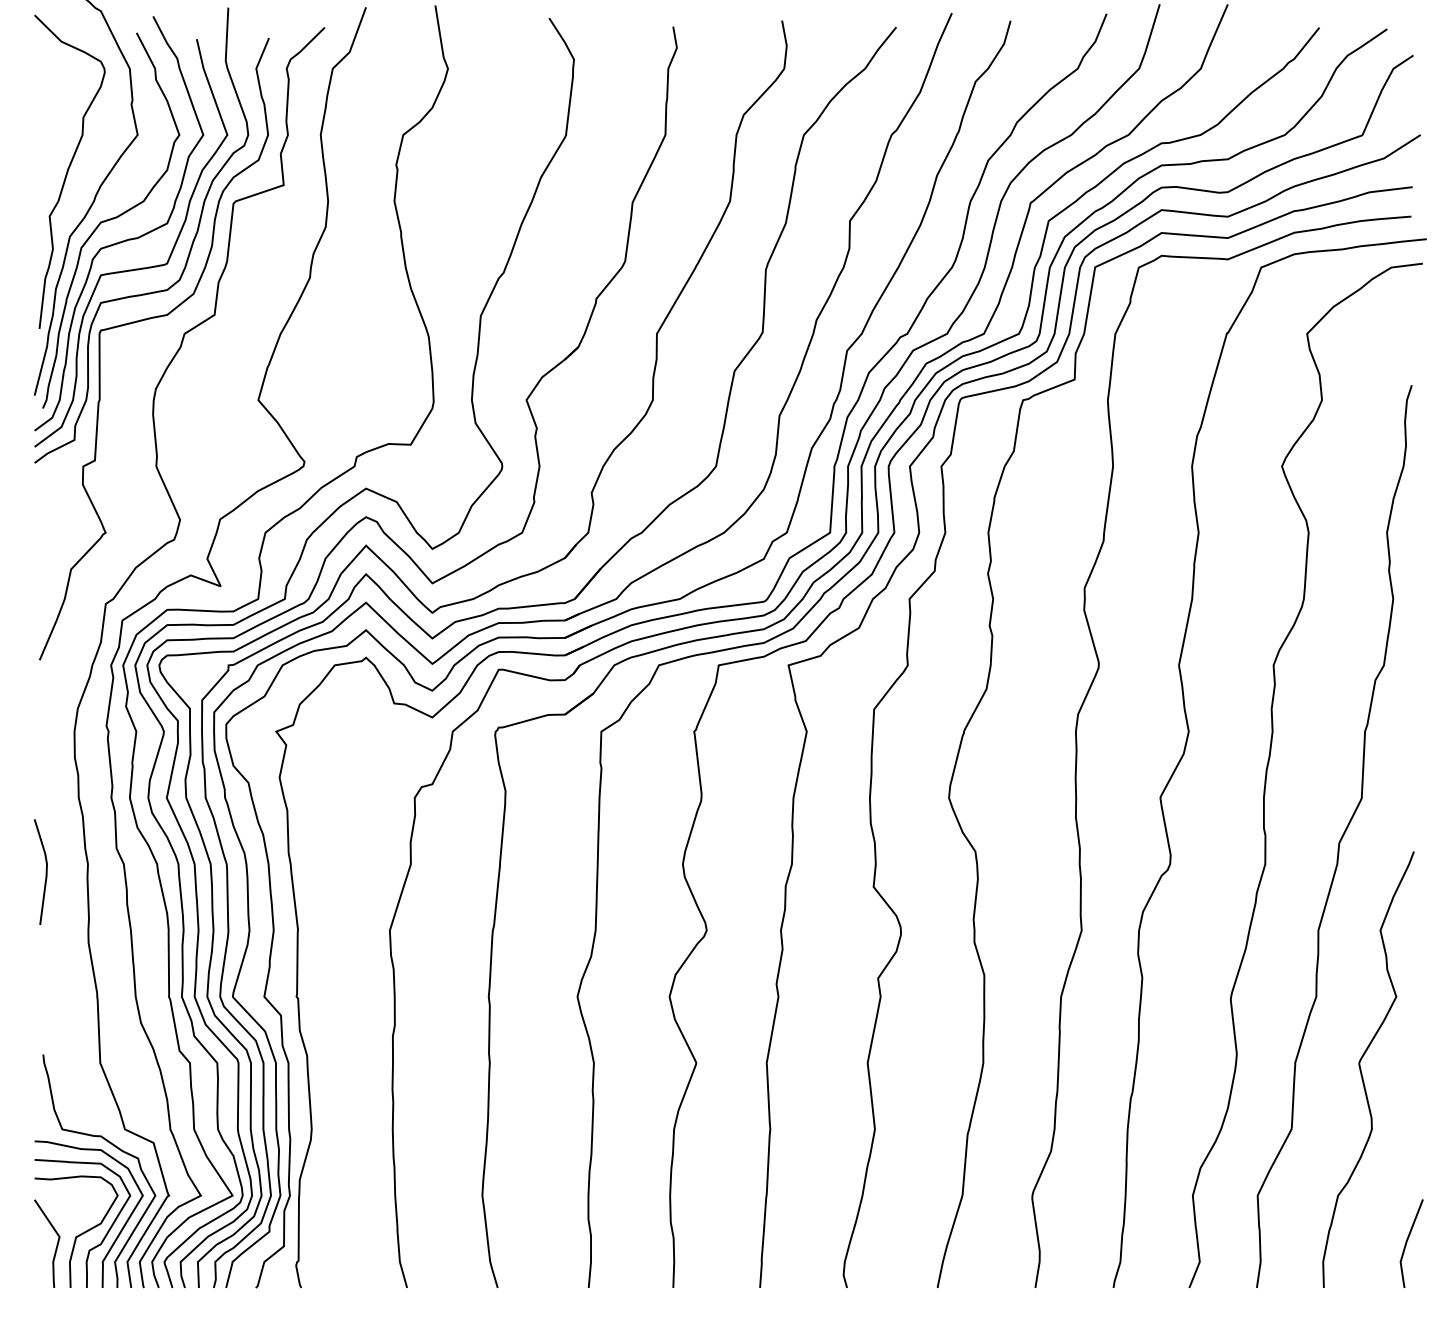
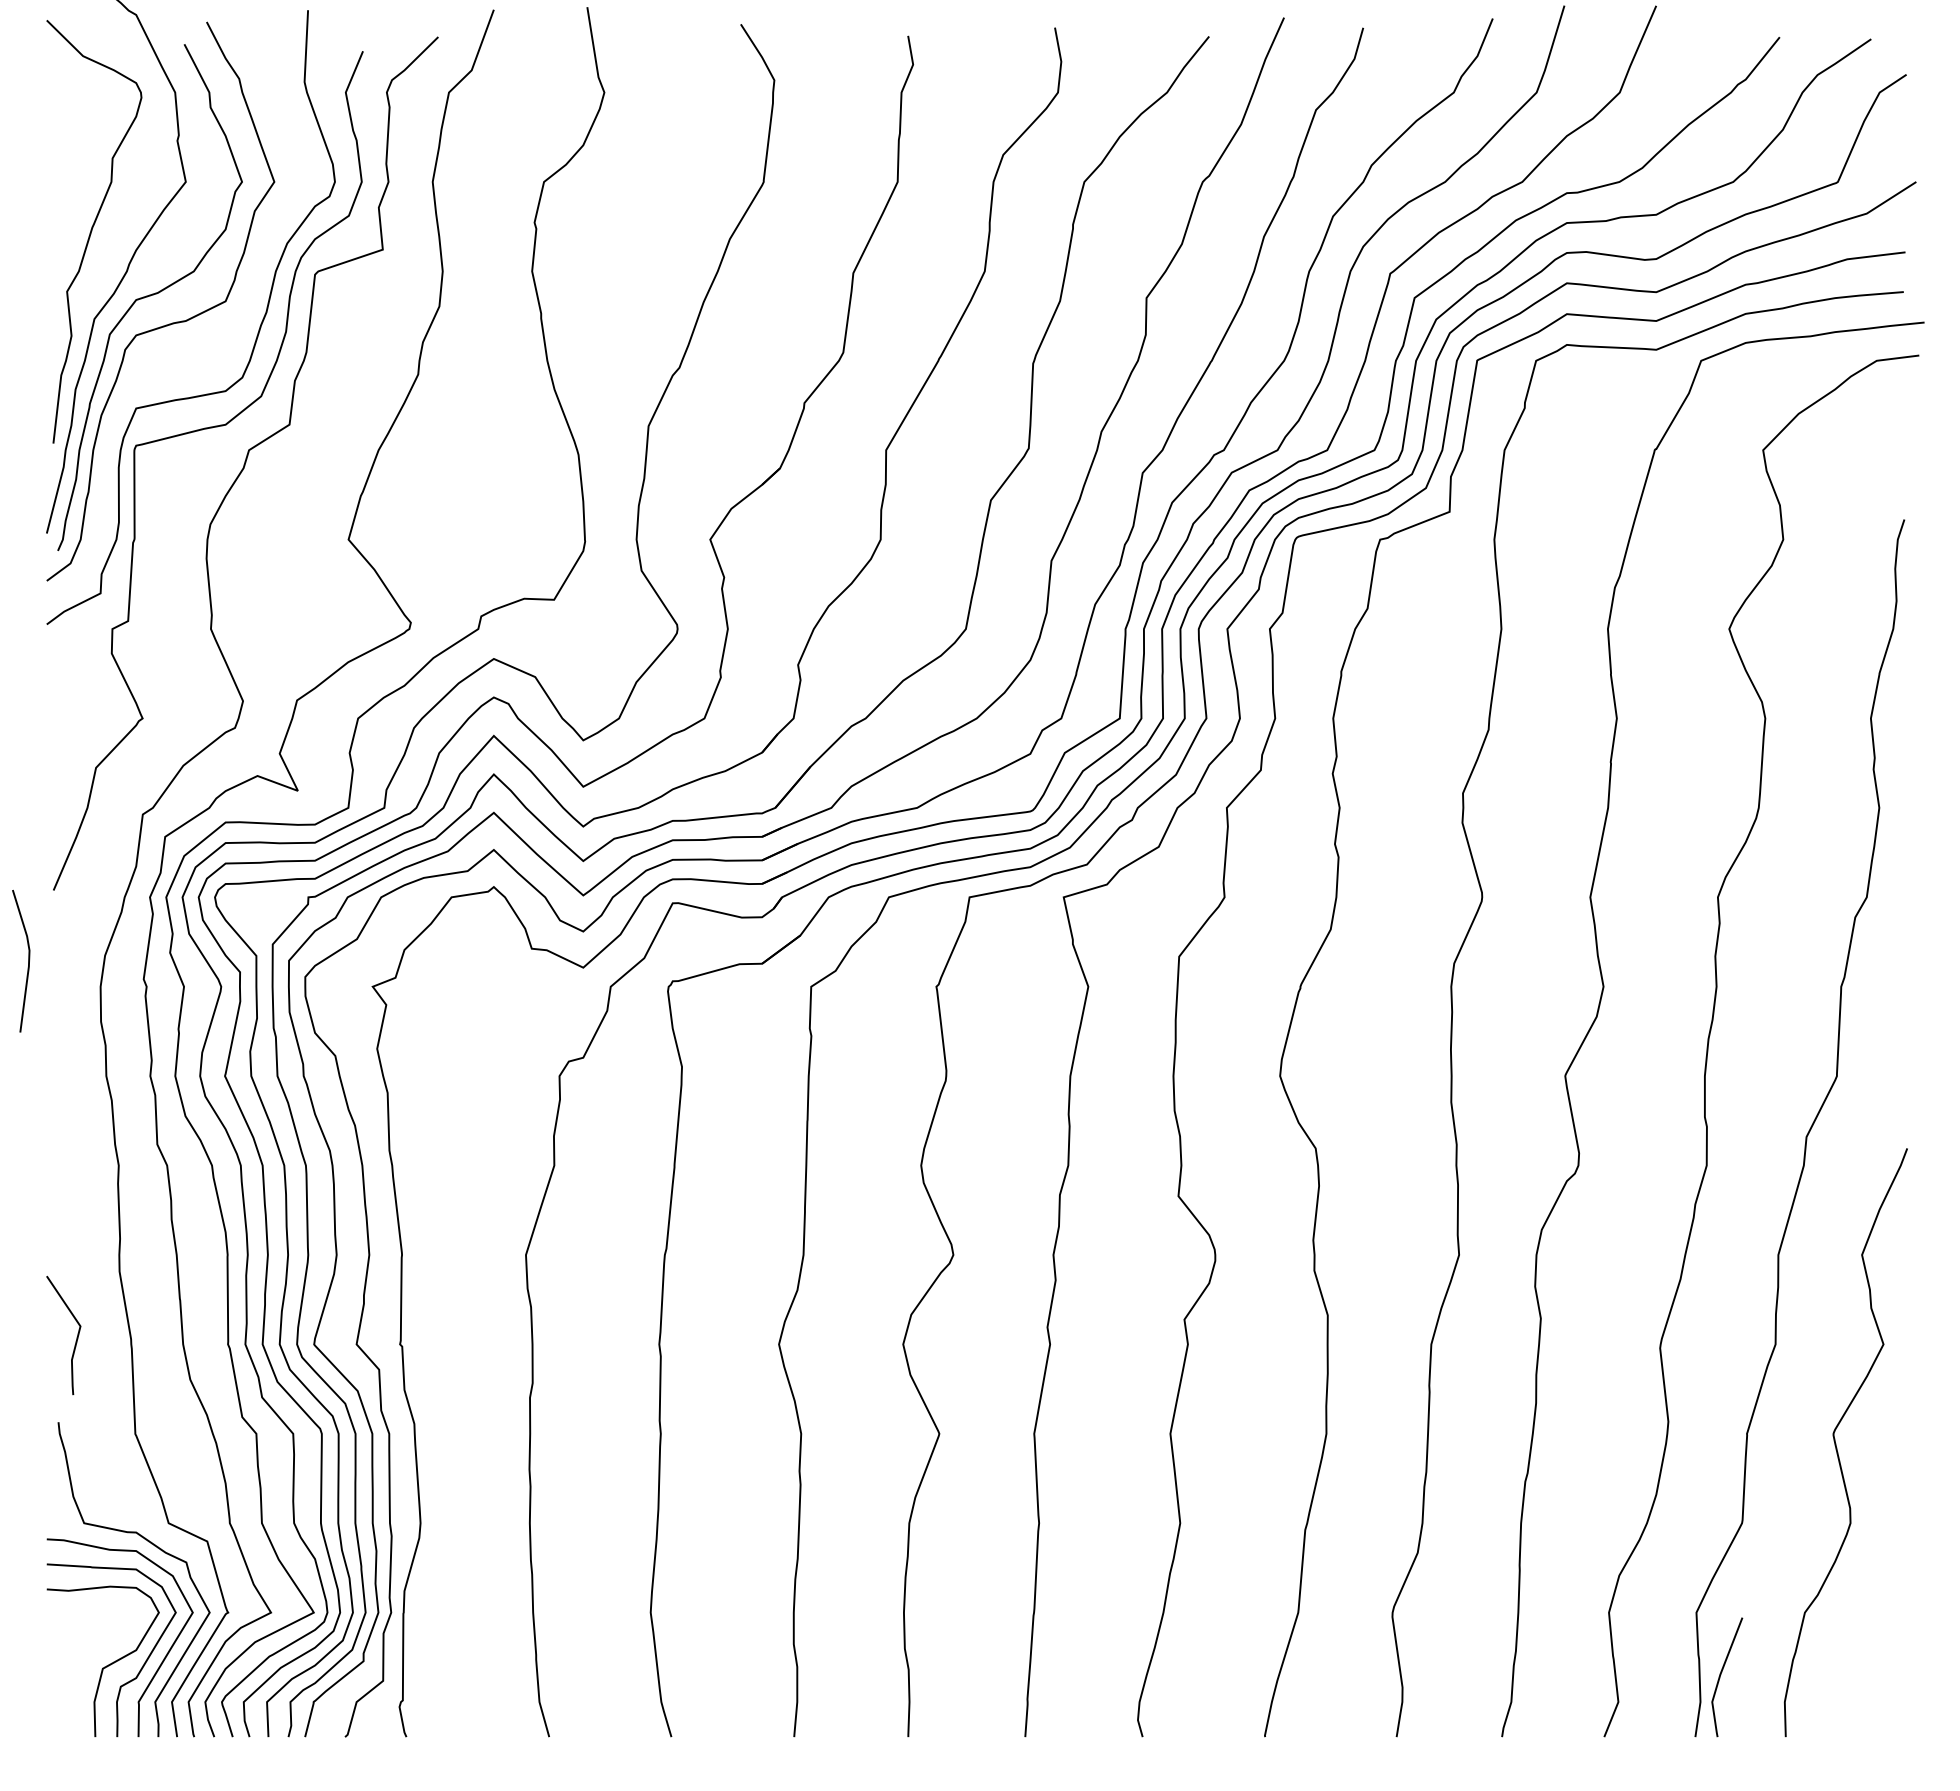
curve: (135, 268) -> (182, 362), removed
line: (46, 872) -> (28, 961), moved
line: (1407, 1241) -> (1721, 1674), moved
line: (56, 1245) -> (76, 1337), moved

